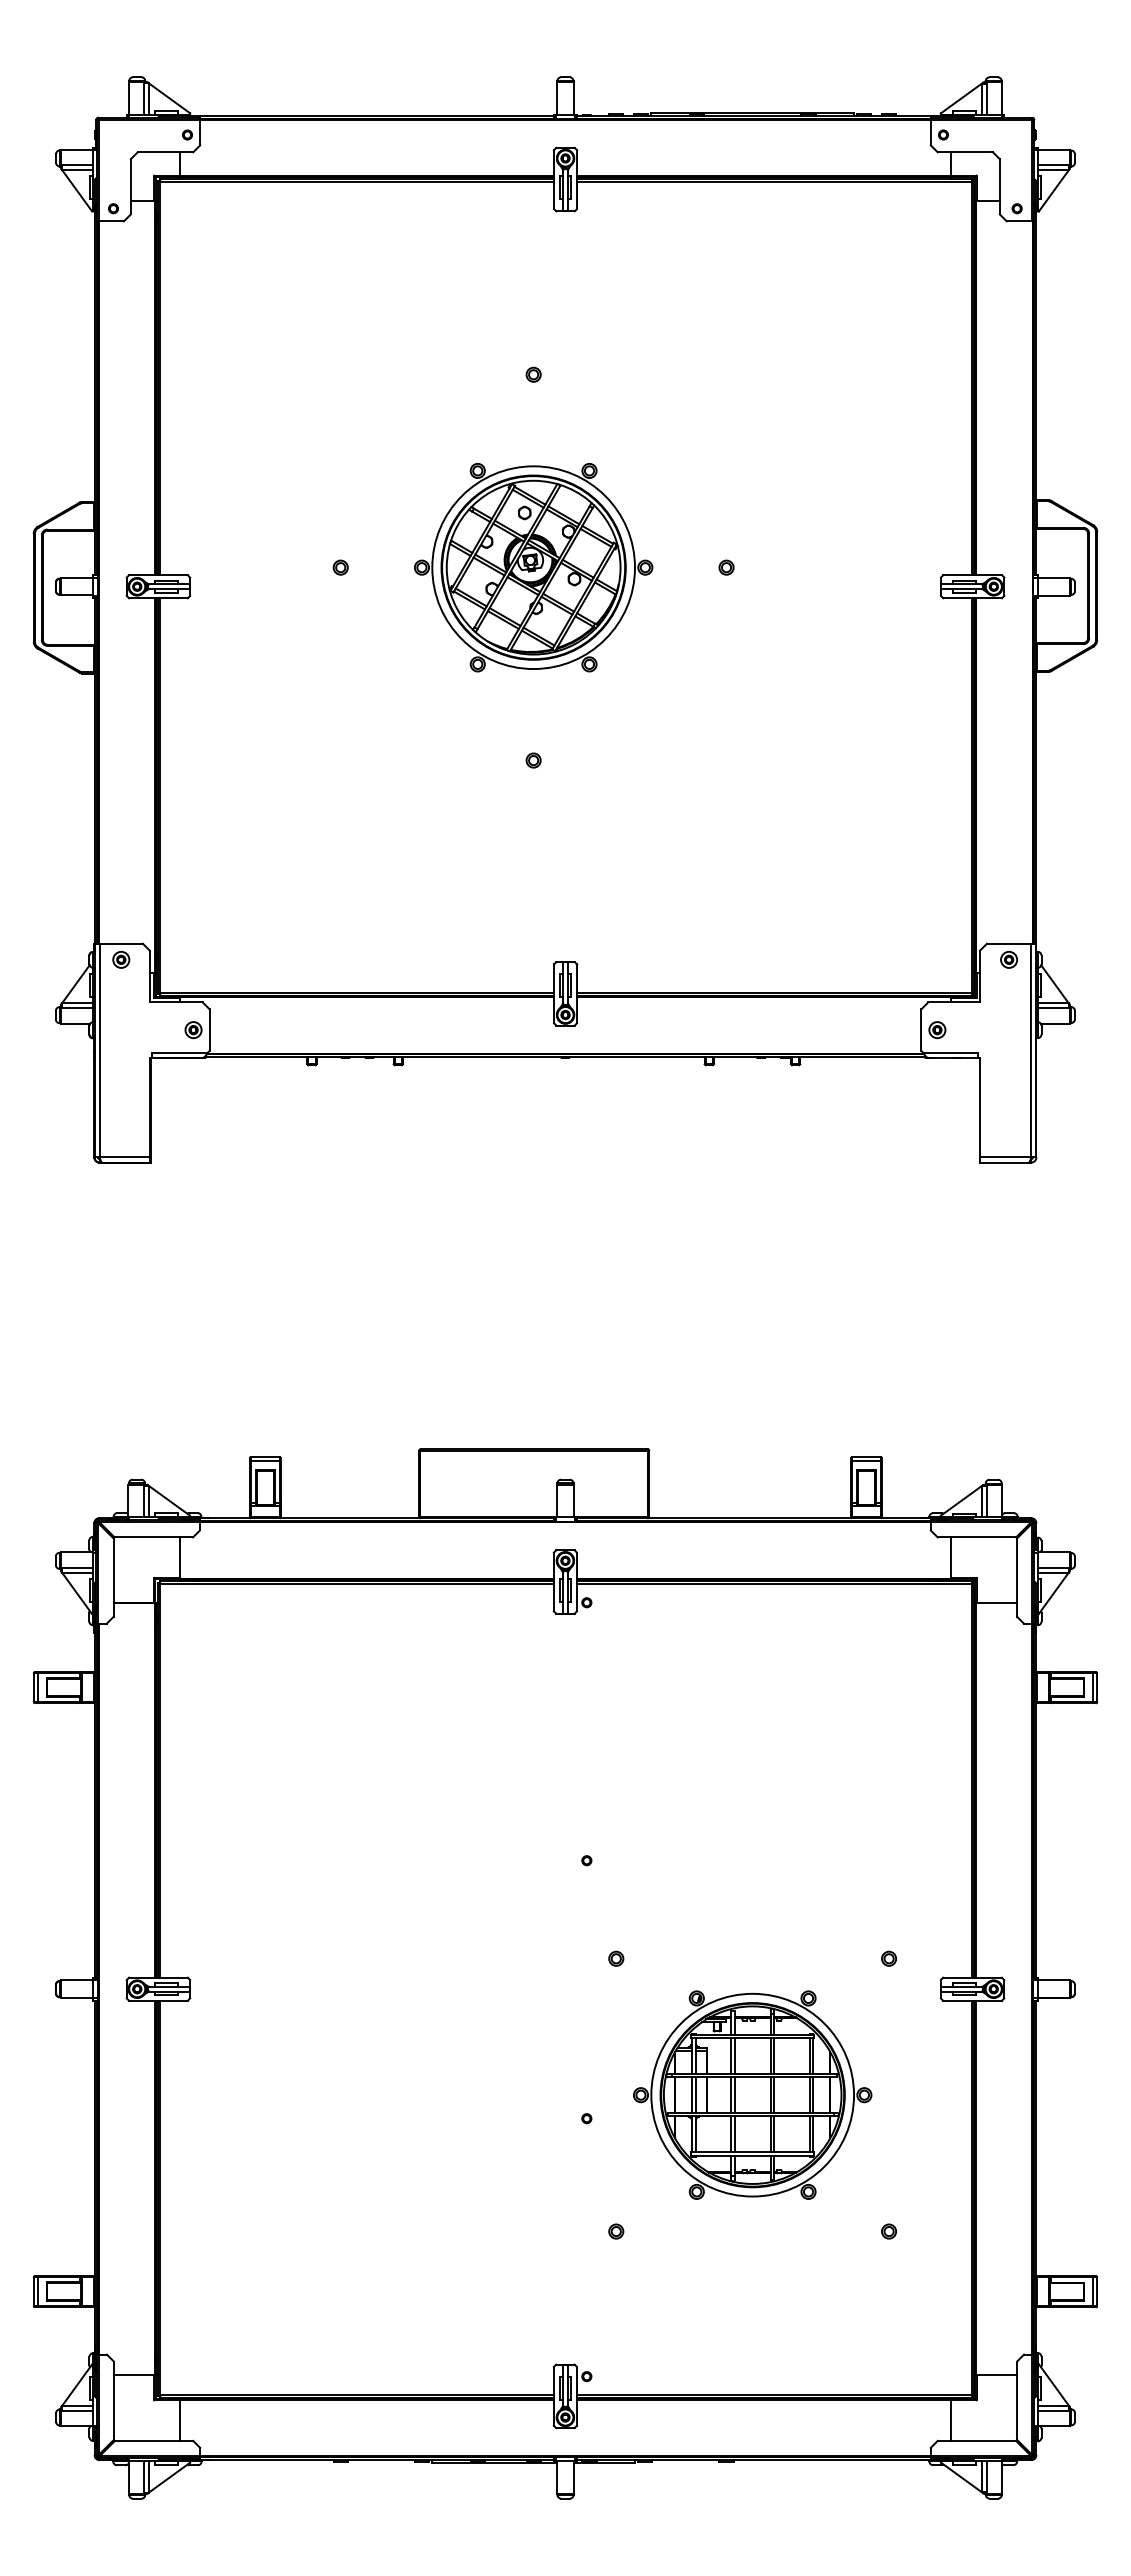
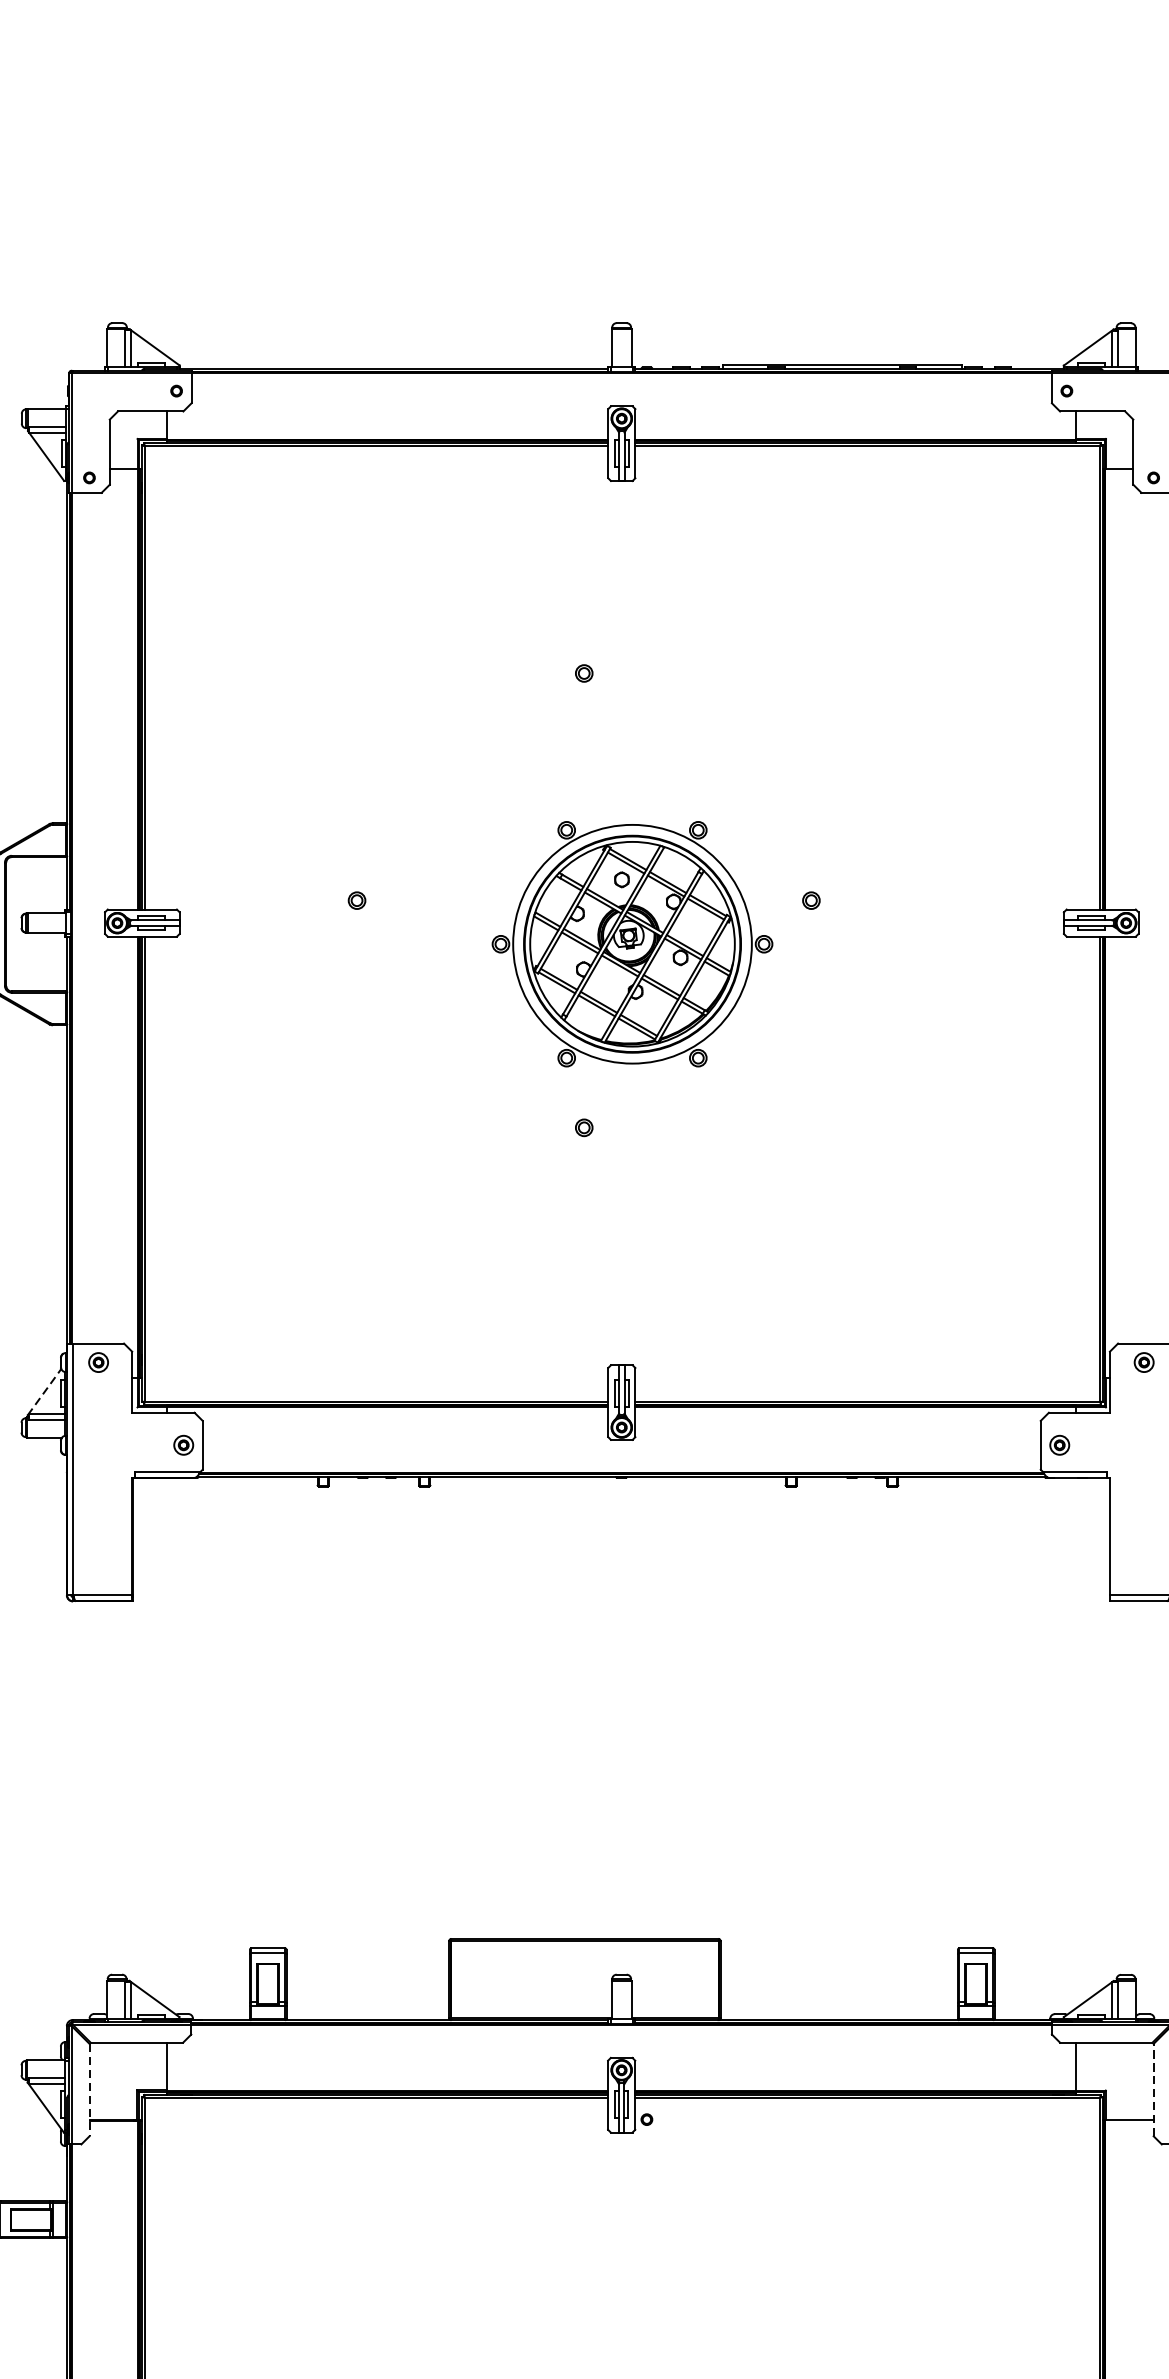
part: (533, 567) -> (632, 944), moved
line: (75, 984) -> (44, 1391), solid -> dashed
line: (1017, 1577) -> (1154, 2089), solid -> dashed
line: (113, 1578) -> (89, 2091), solid -> dashed

